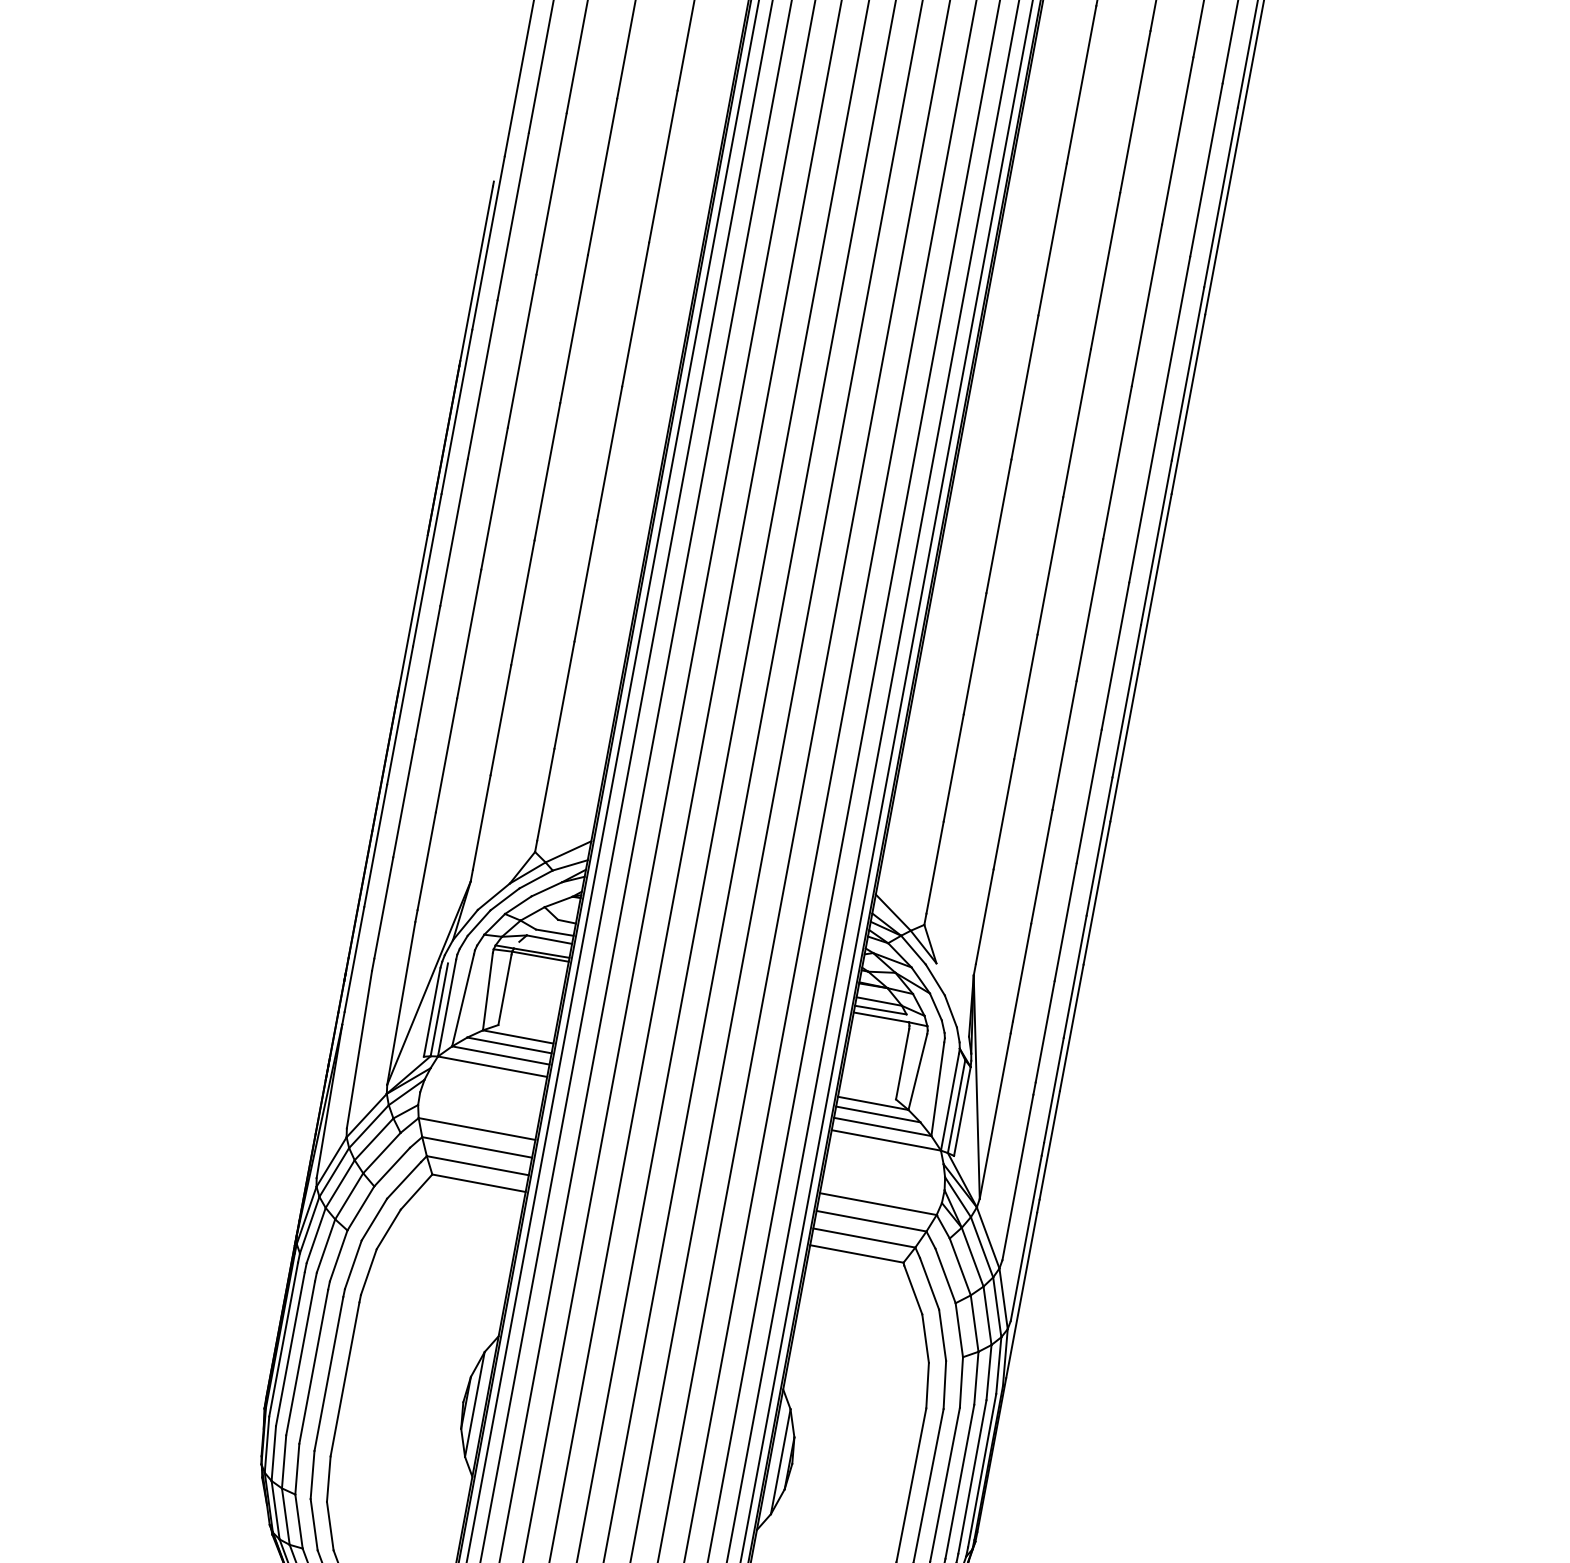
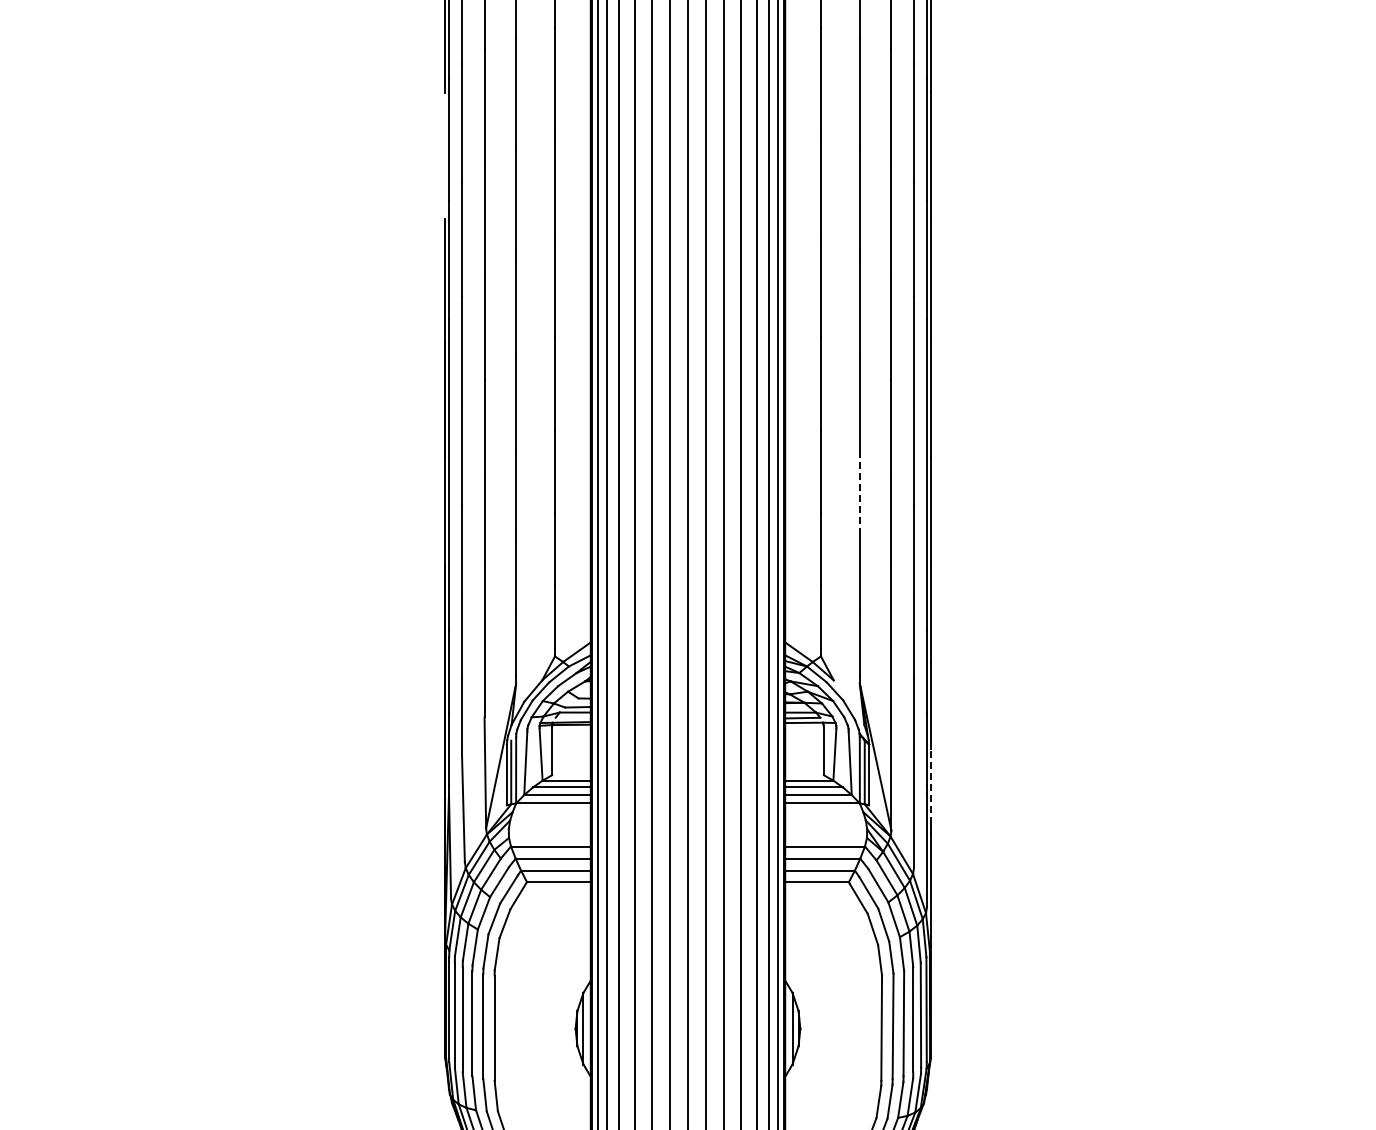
line: (1025, 696) -> (859, 493), solid -> dashed
line: (1050, 1145) -> (931, 786), solid -> dashed

